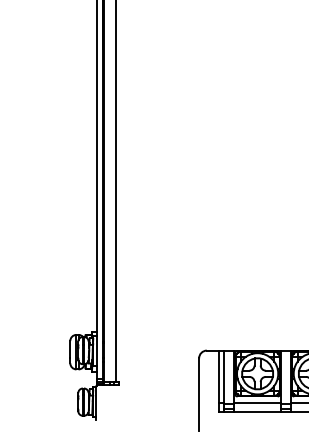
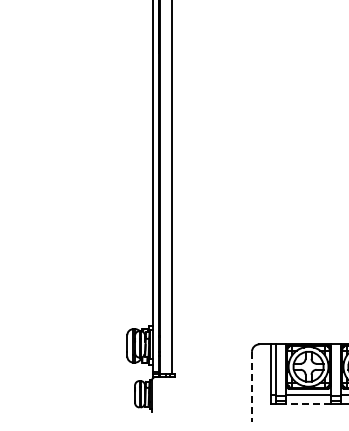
line: (198, 395) -> (251, 387), solid -> dashed
line: (257, 411) -> (308, 403), solid -> dashed

